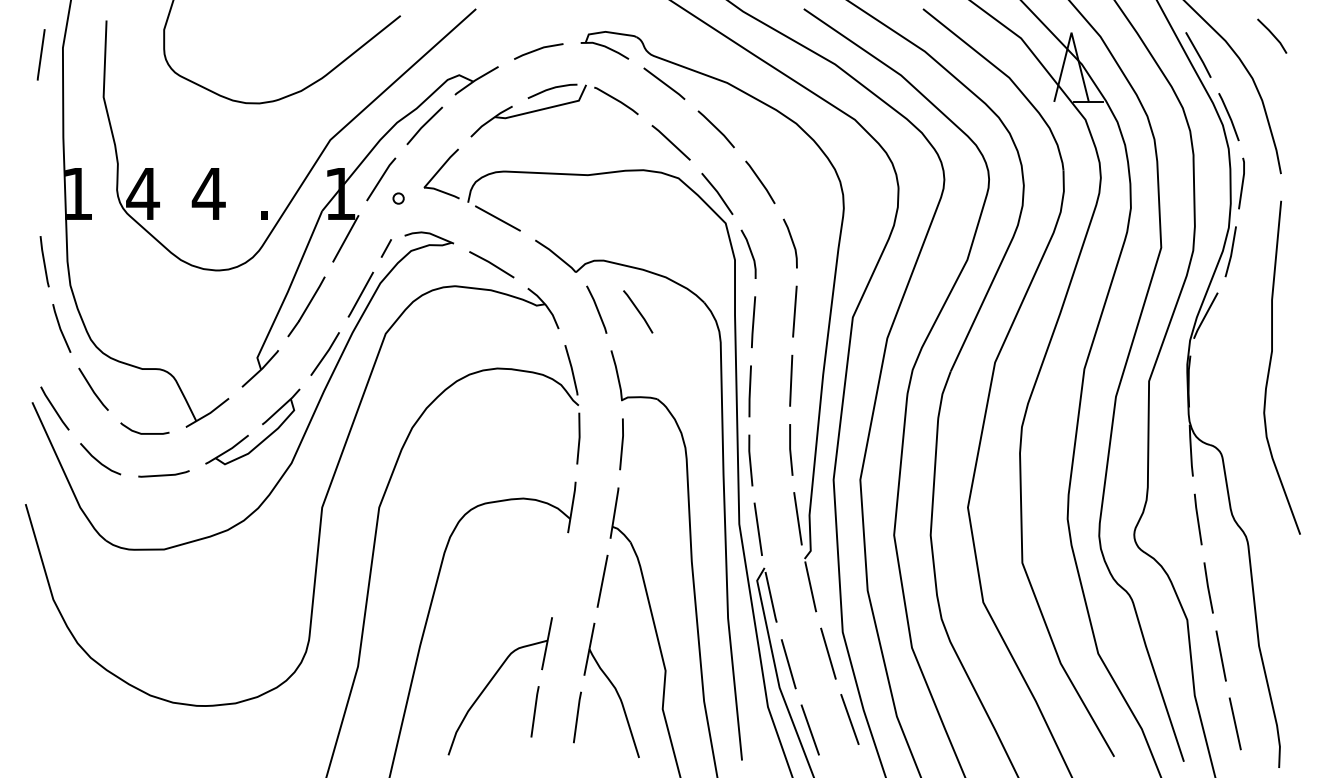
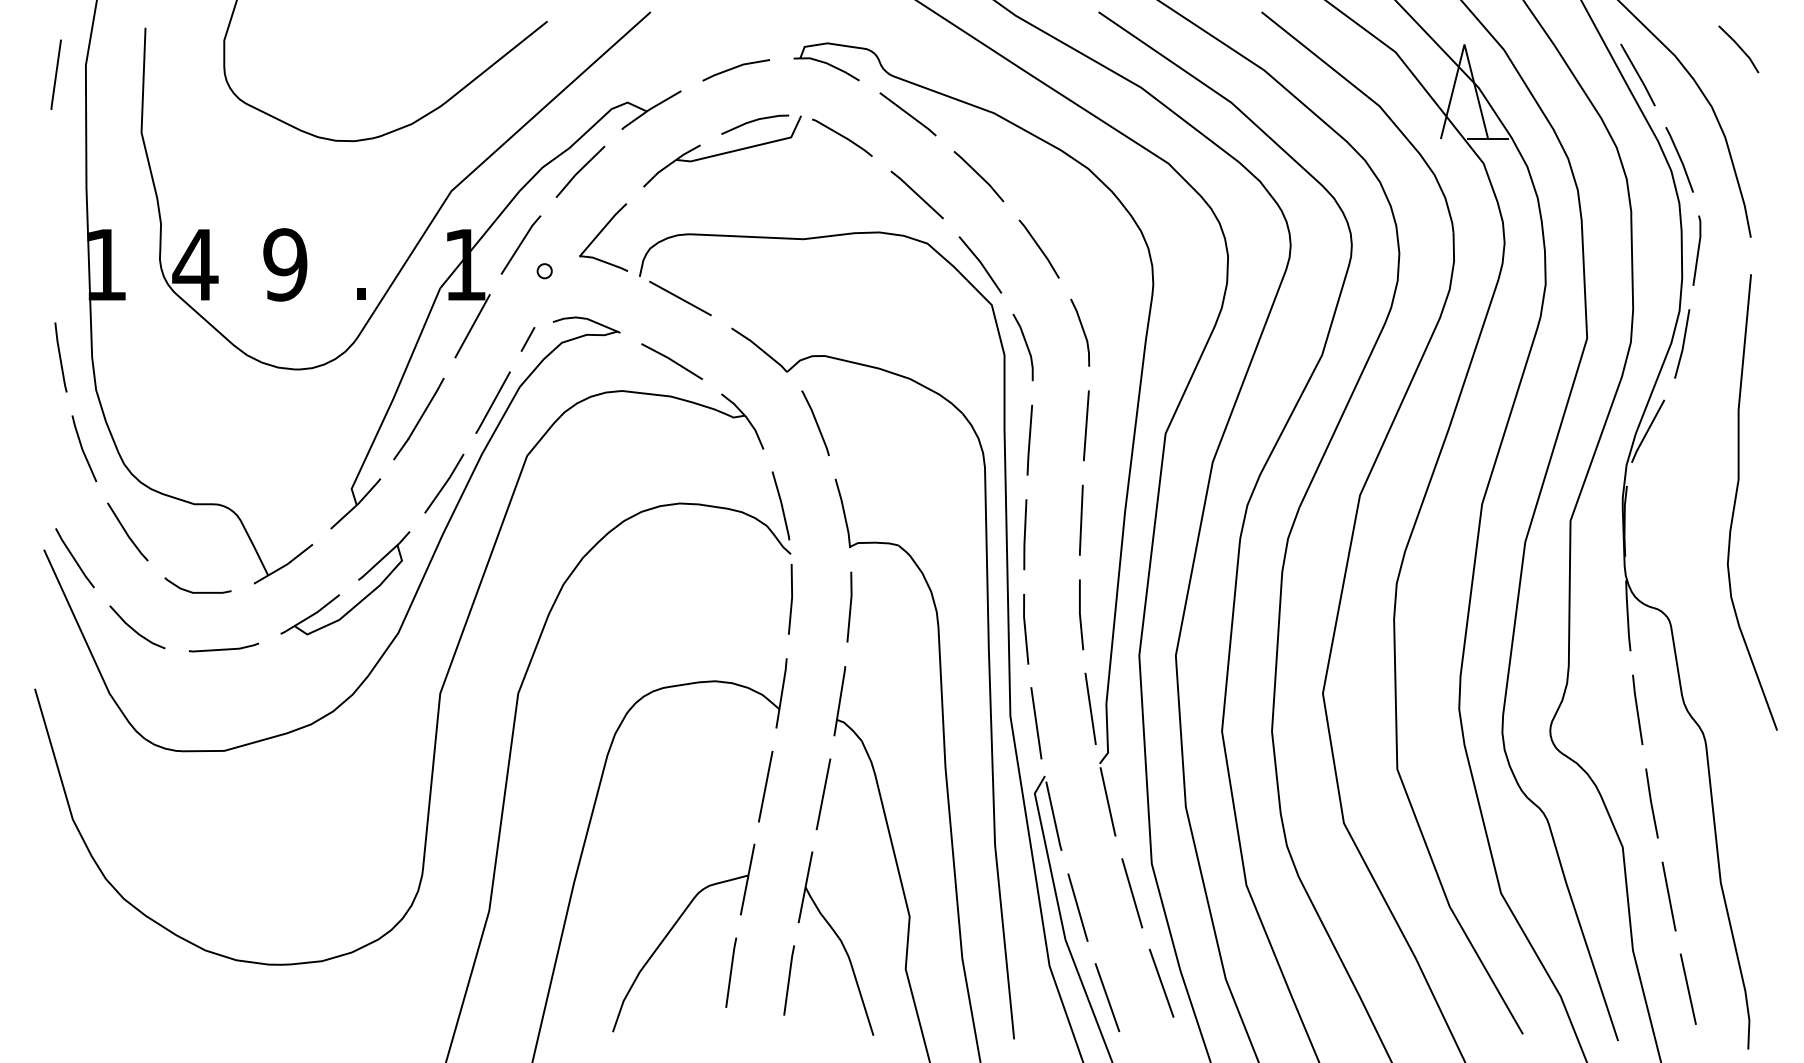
text: (208, 193) -> (285, 264), 4 -> 9
line: (637, 310) -> (871, 424), removed
line: (560, 575) -> (765, 786), added

